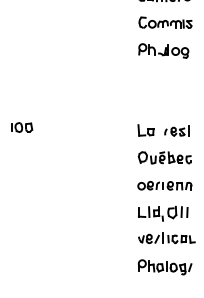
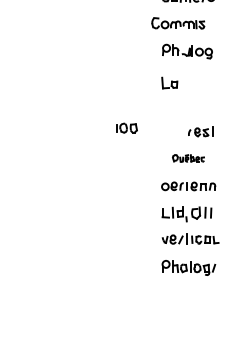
part: (165, 22) -> (178, 23), moved
part: (21, 126) -> (126, 127), moved
part: (145, 129) -> (169, 82), moved
part: (164, 157) -> (188, 158), size x0.6

